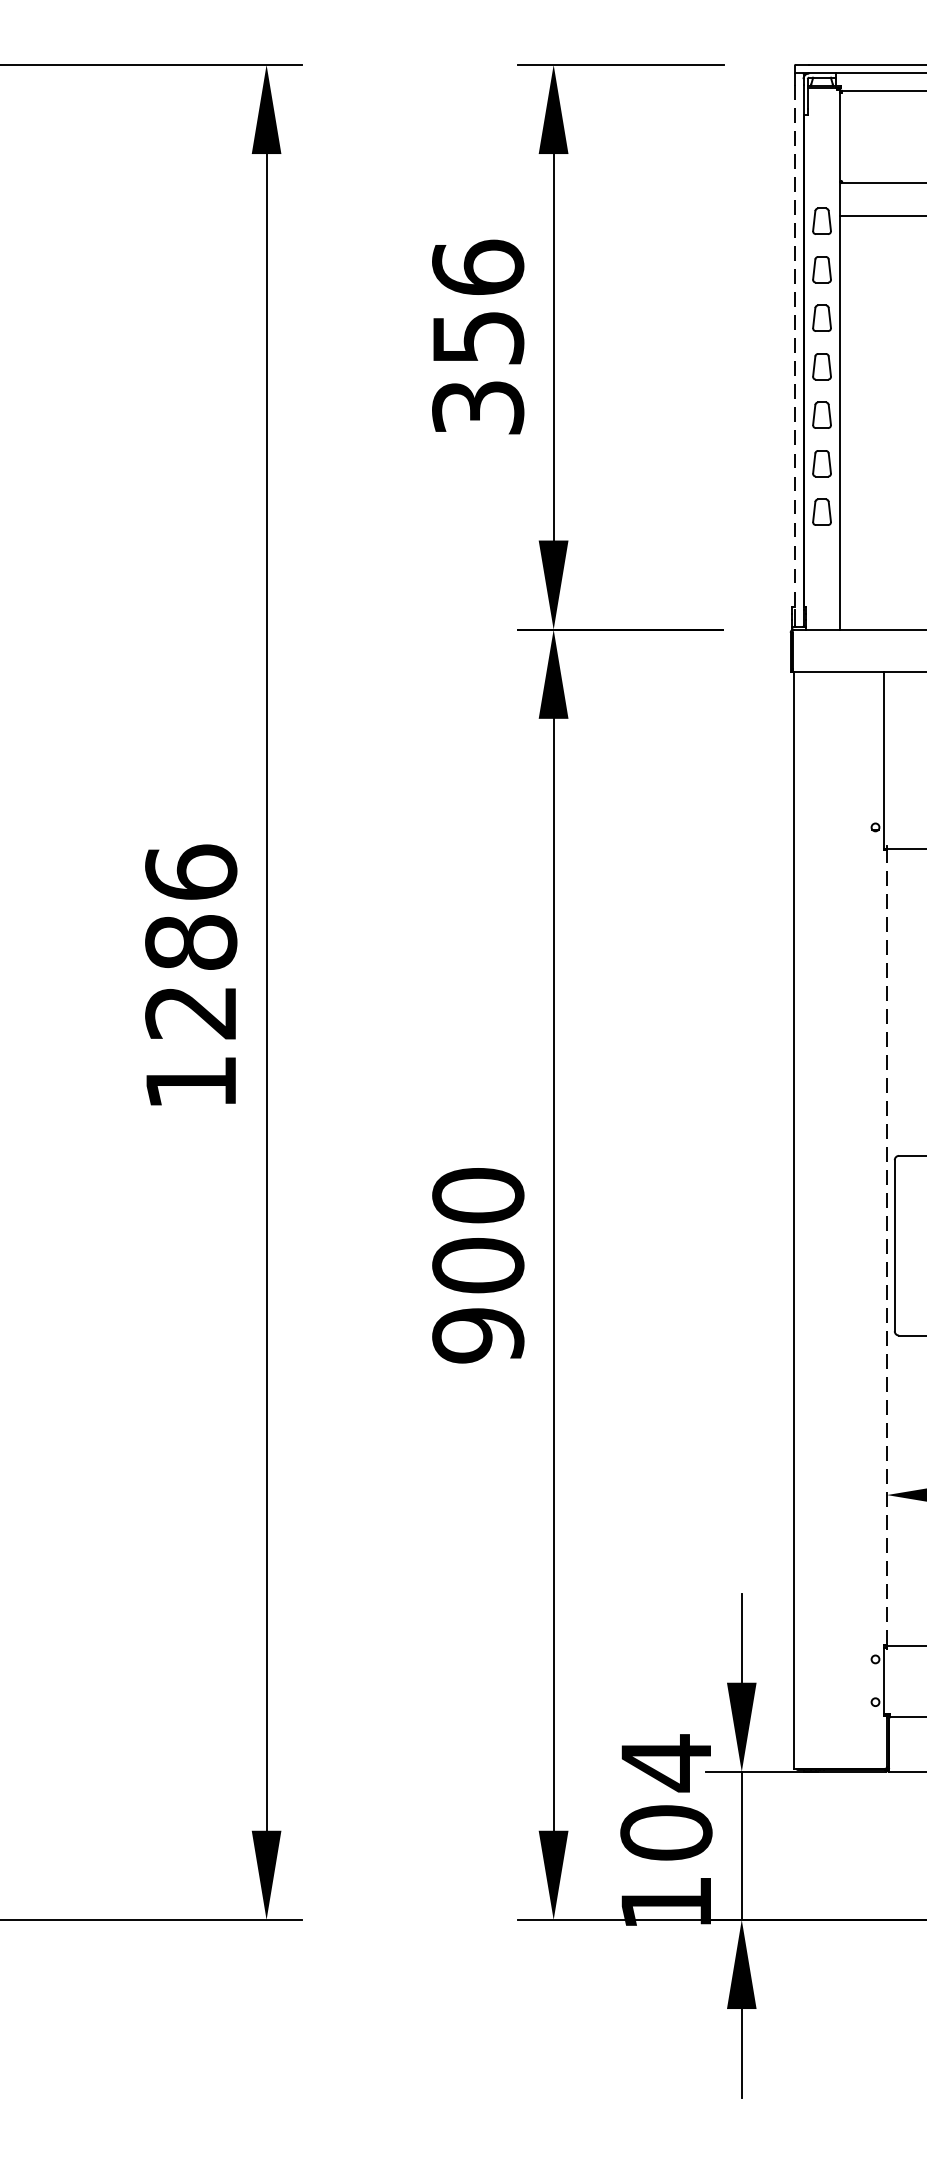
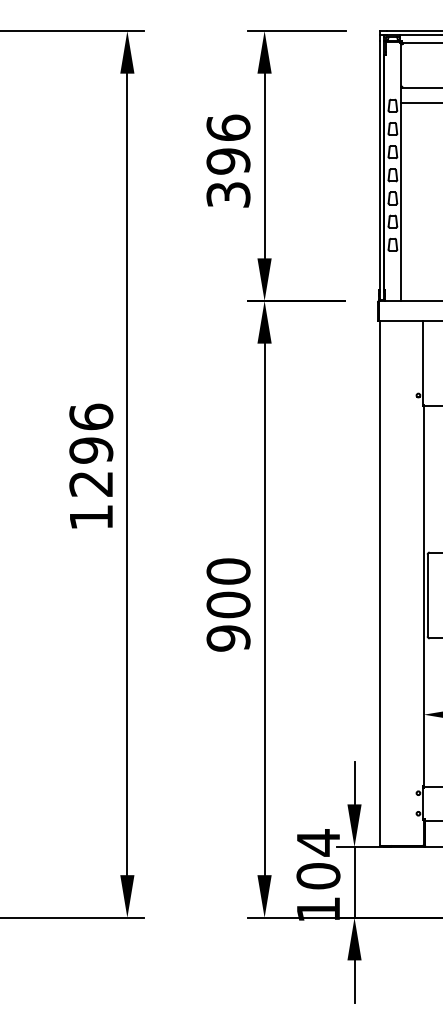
text: (478, 337) -> (228, 161), 356 -> 396
line: (794, 348) -> (379, 166), dashed -> solid
text: (191, 942) -> (91, 450), 1286 -> 1296
line: (886, 1247) -> (423, 596), dashed -> solid

